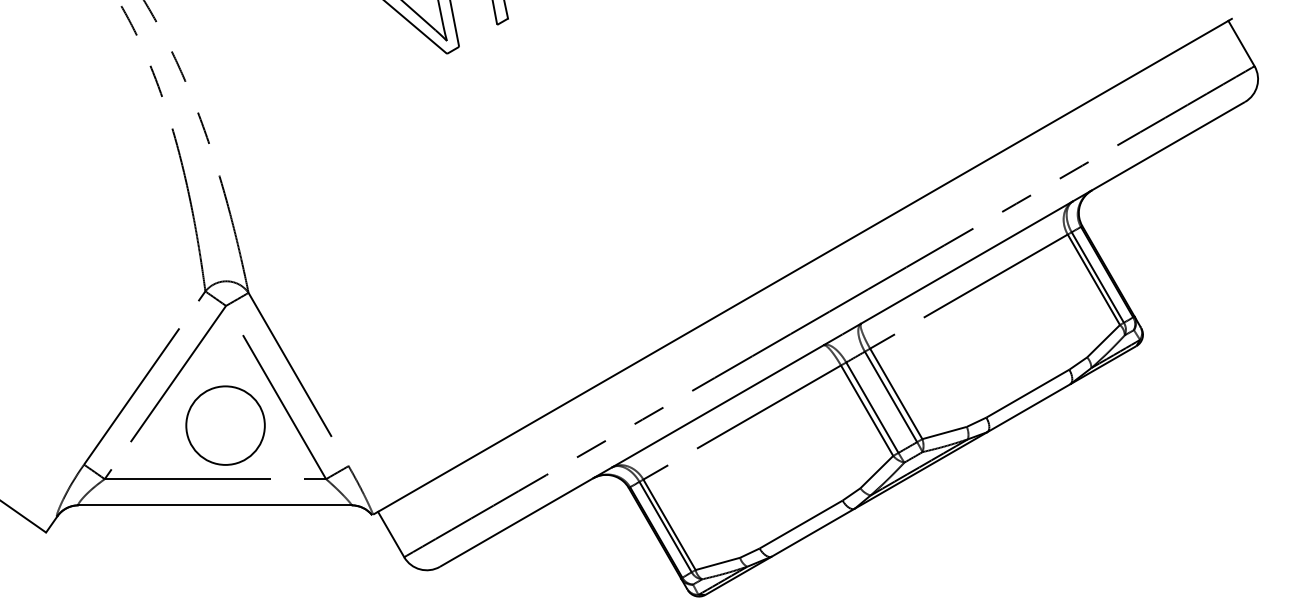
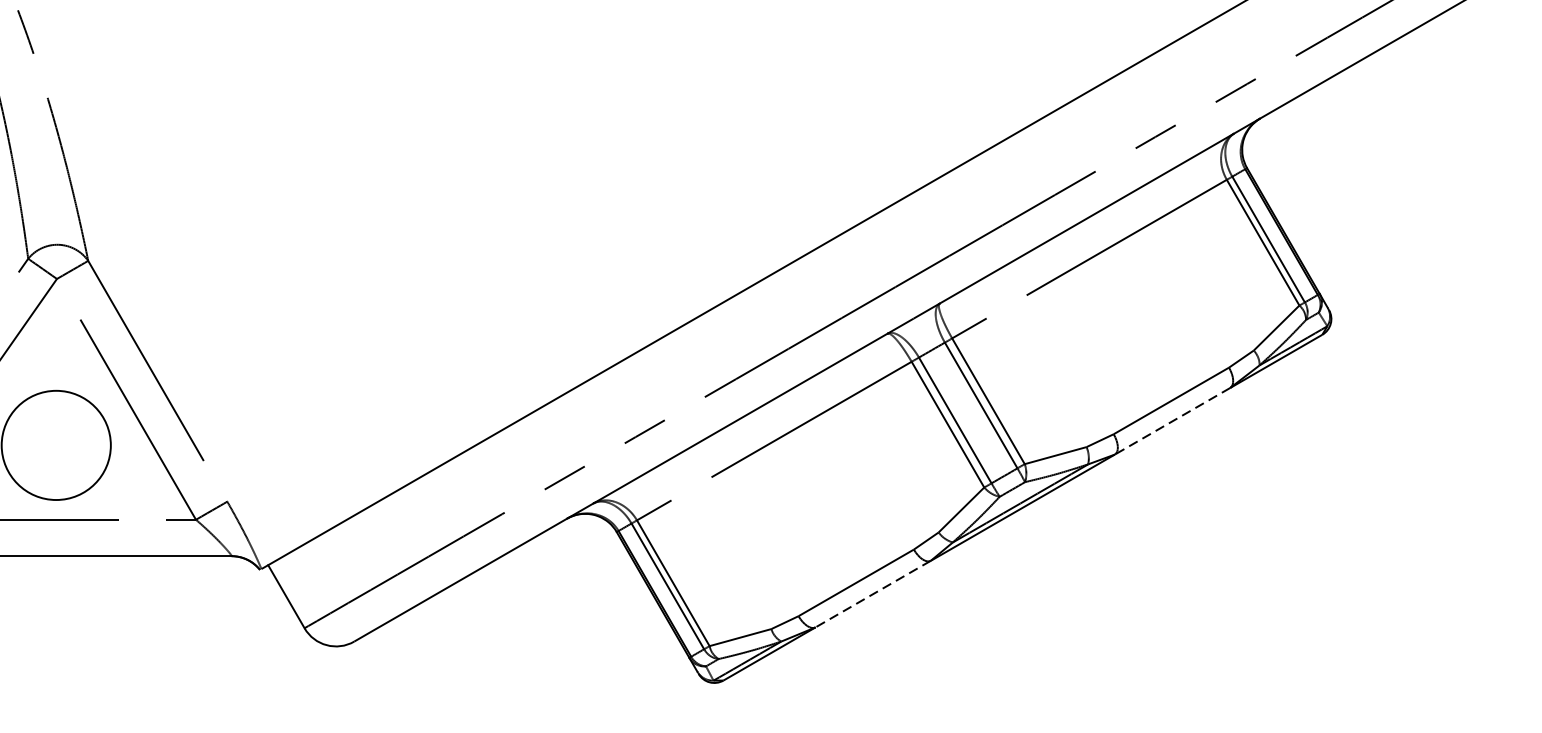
line: (1028, 408) -> (1172, 421), solid -> dashed
line: (813, 532) -> (873, 593), solid -> dashed

